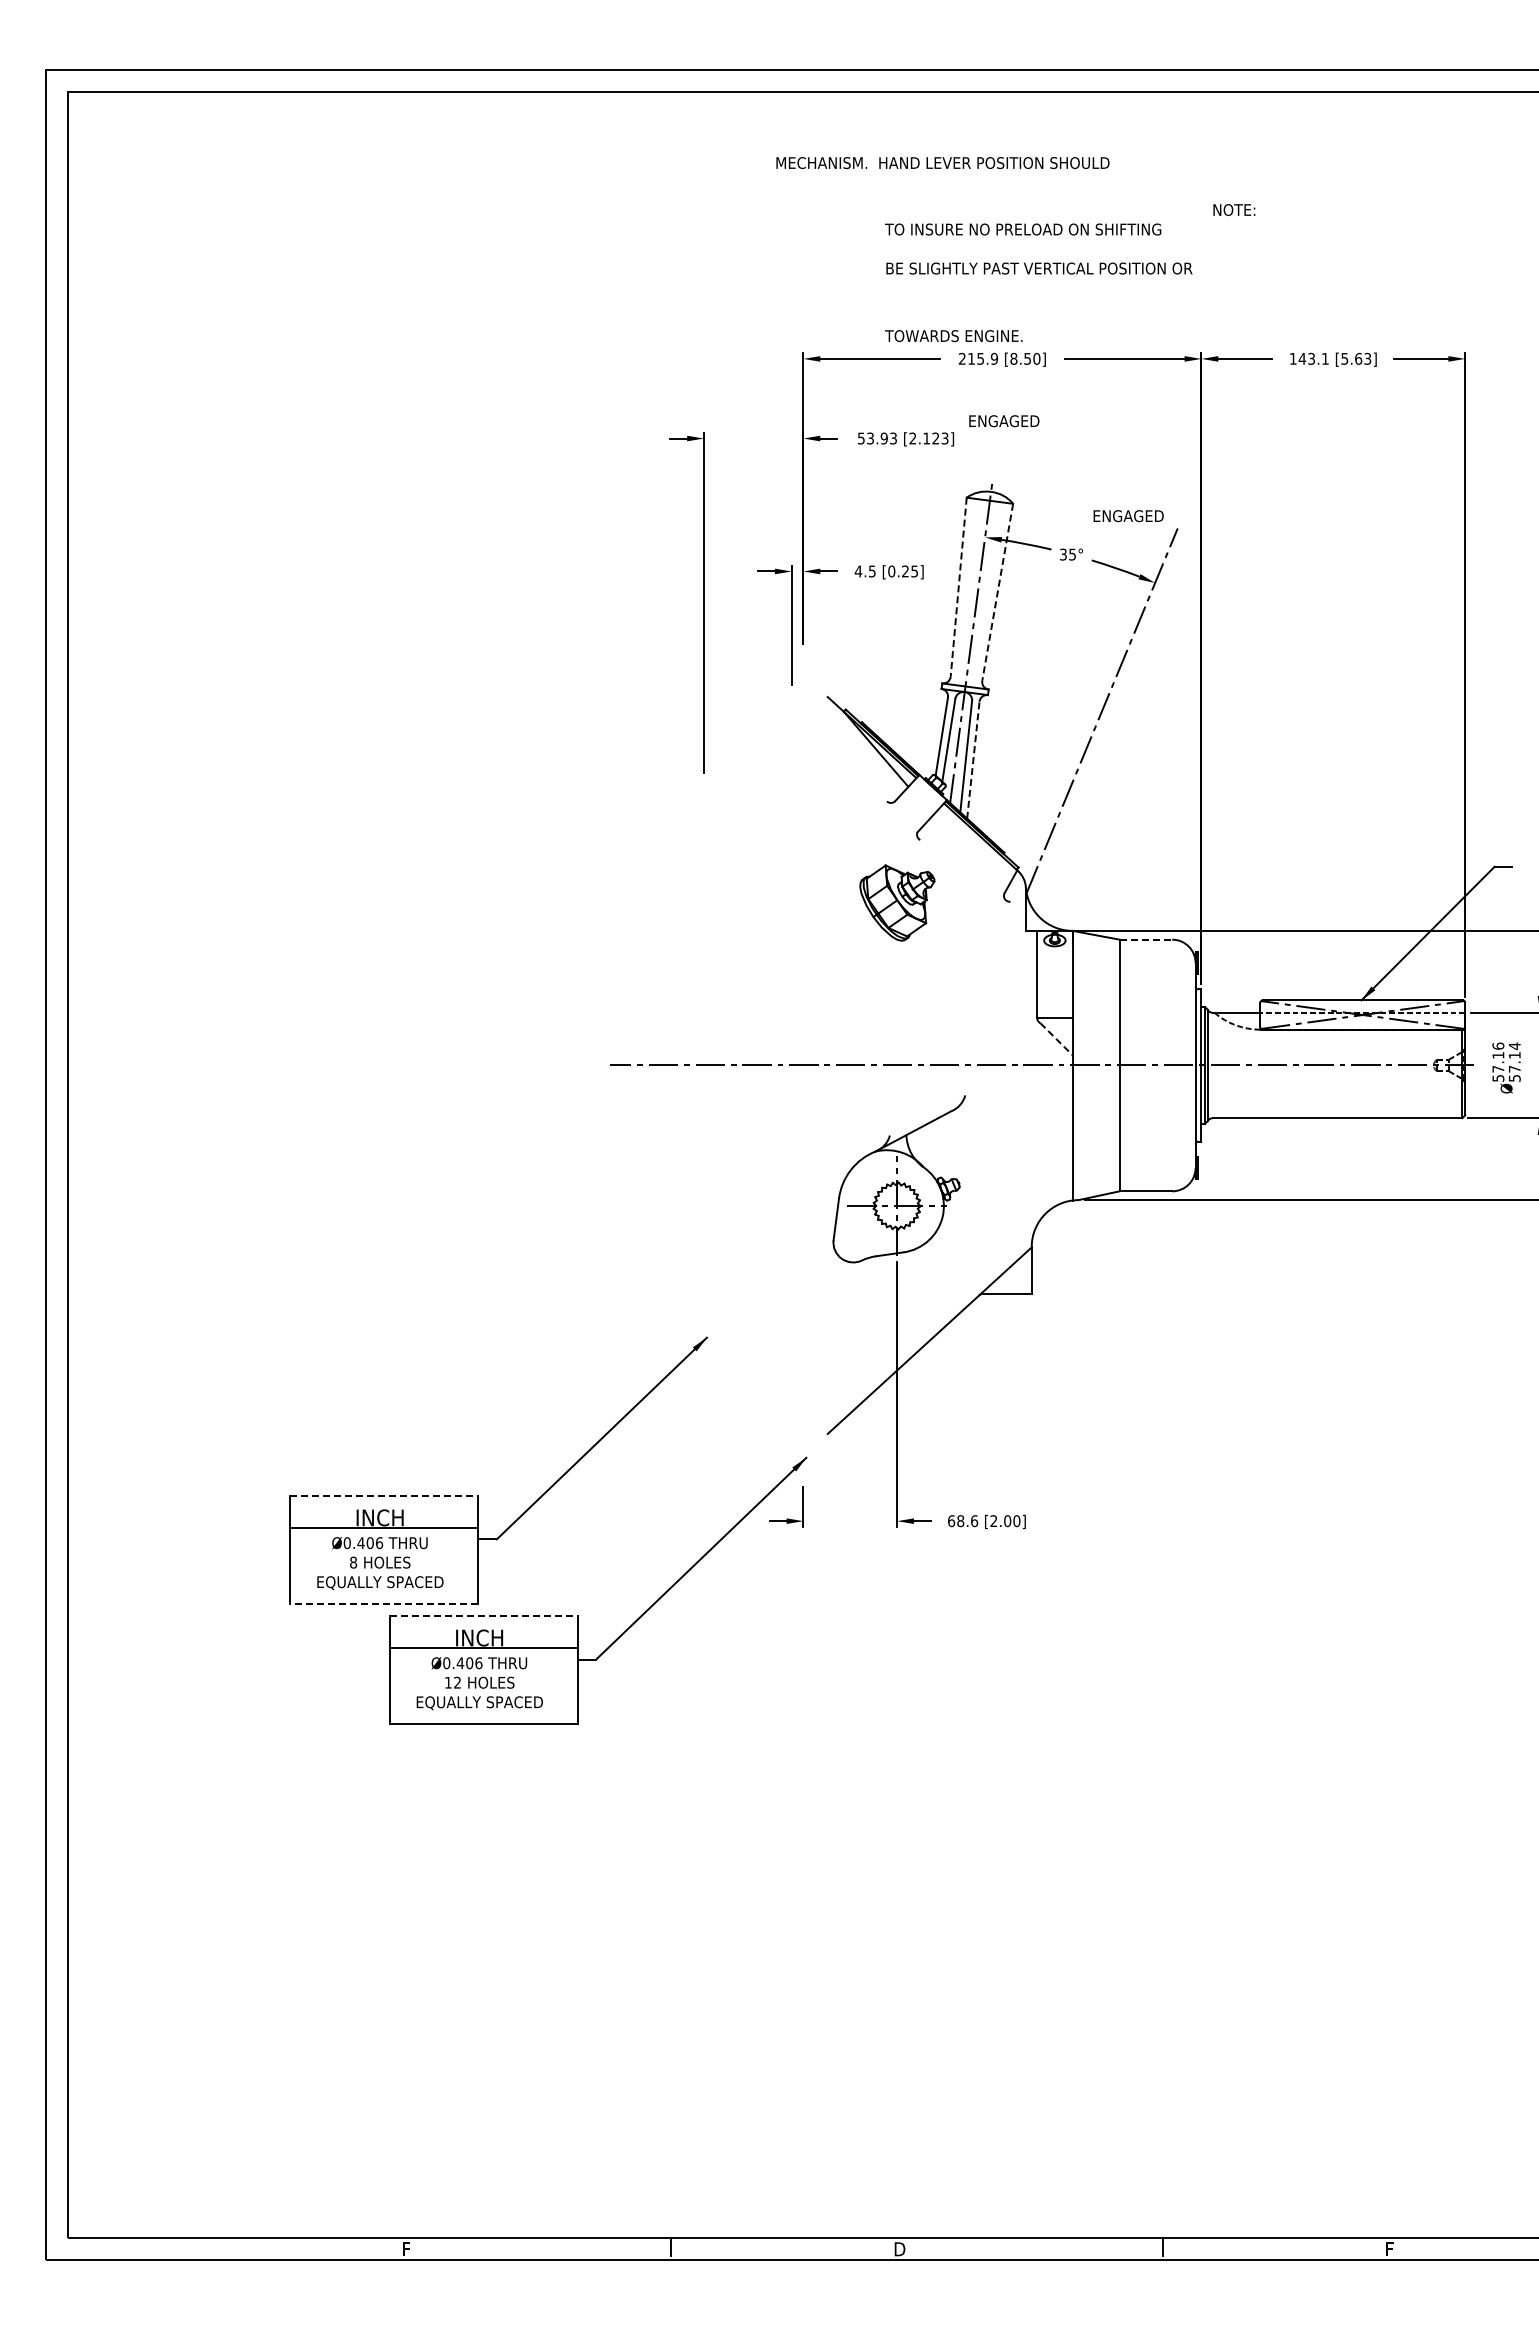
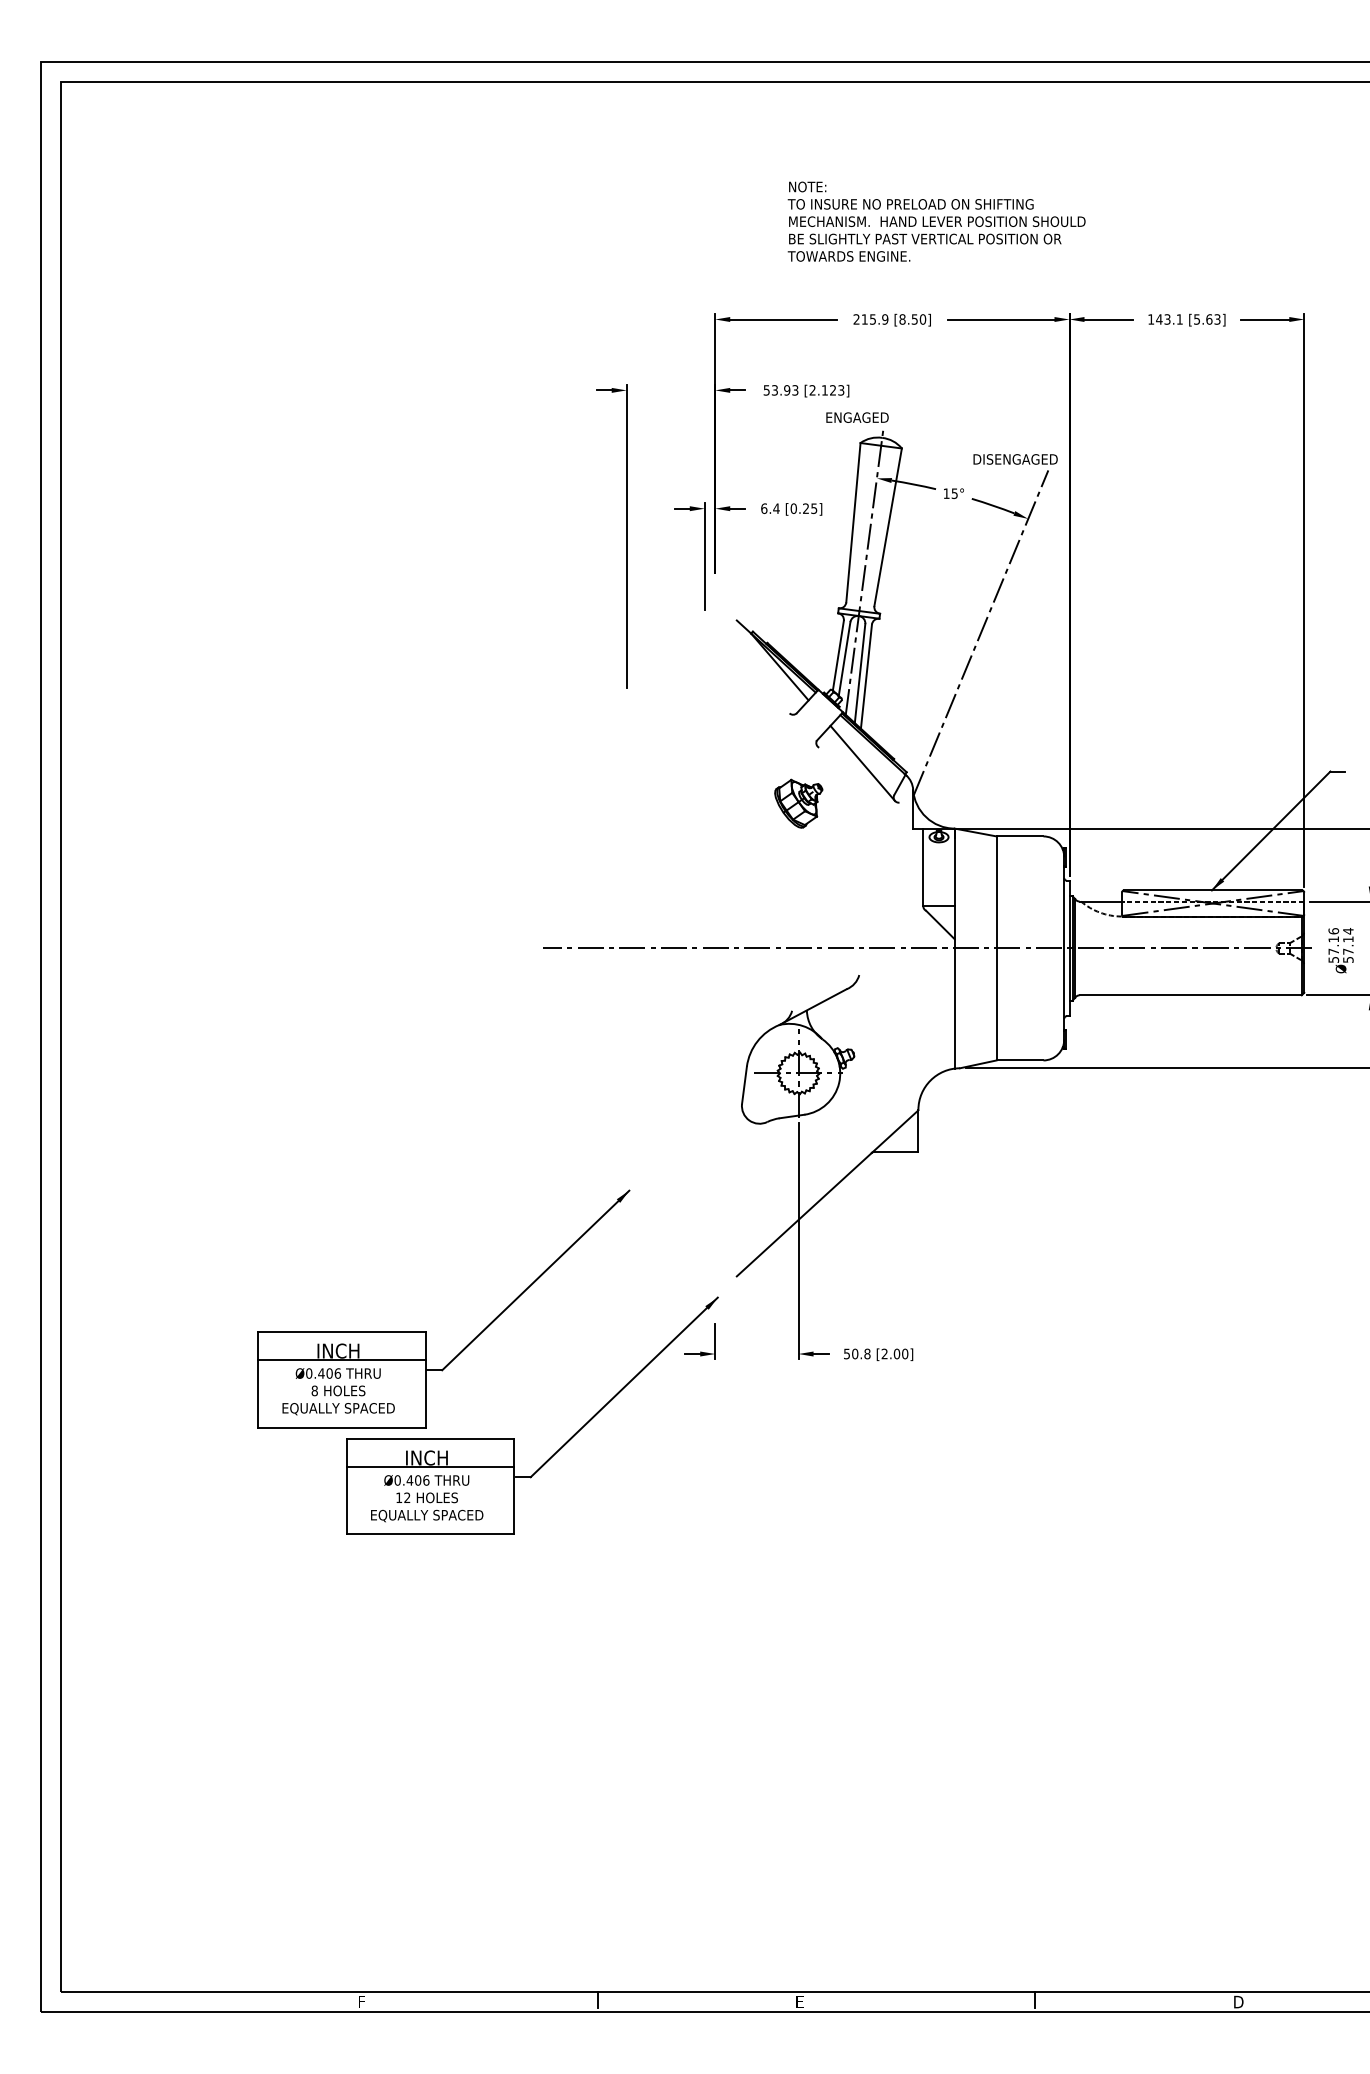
text: (942, 162) -> (936, 221), moved
text: (1234, 209) -> (807, 186), moved
text: (953, 336) -> (848, 256), moved
text: (1004, 421) -> (857, 417), moved
text: (1141, 516) -> (1016, 459), ENGAGED -> DISENGAGED
text: (1063, 554) -> (946, 493), 35° -> 15°
text: (865, 571) -> (770, 508), 4.5 -> 6.4
line: (958, 587) -> (853, 522), dashed -> solid
line: (997, 592) -> (887, 527), dashed -> solid
line: (973, 760) -> (866, 676), dashed -> solid
line: (968, 857) -> (862, 763), added
part: (896, 902) -> (798, 803), size x0.71
line: (1146, 939) -> (1020, 836), dashed -> solid
line: (1056, 1039) -> (940, 925), dashed -> solid
line: (384, 1496) -> (342, 1332), dashed -> solid
text: (963, 1521) -> (857, 1354), 68.6 -> 50.8
line: (383, 1603) -> (341, 1427), dashed -> solid
line: (484, 1616) -> (431, 1438), dashed -> solid
text: (899, 2249) -> (800, 2002), D -> E
text: (1391, 2249) -> (1238, 2002), F -> D

